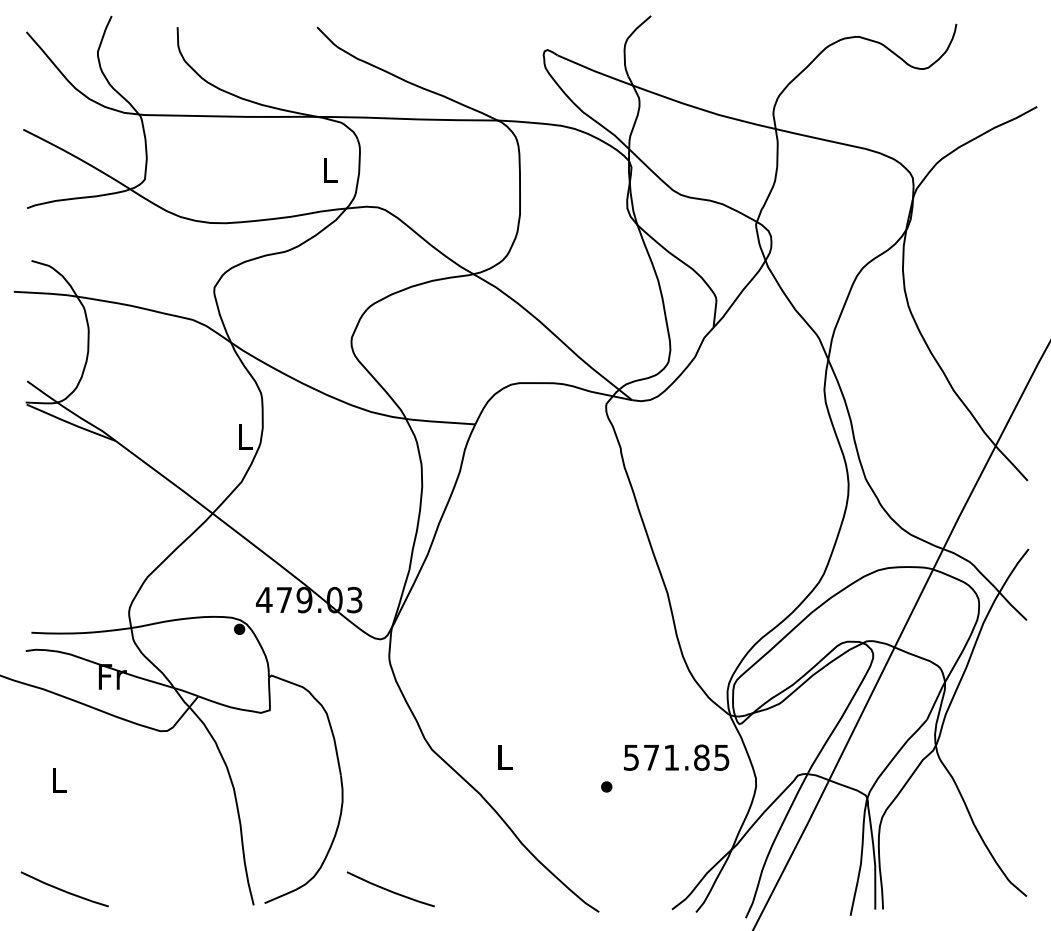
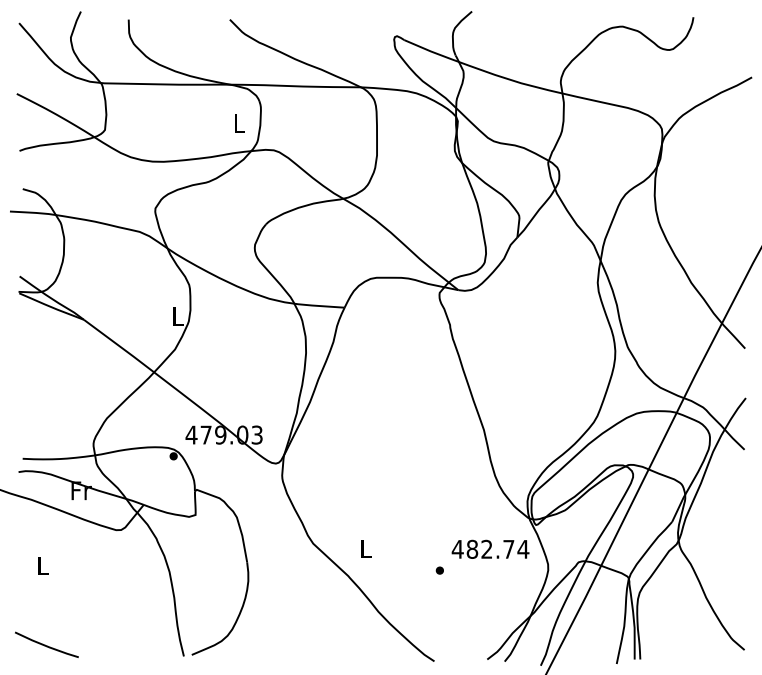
text: (676, 757) -> (490, 549), 571.85 -> 482.74
line: (389, 889) -> (282, 644), removed

